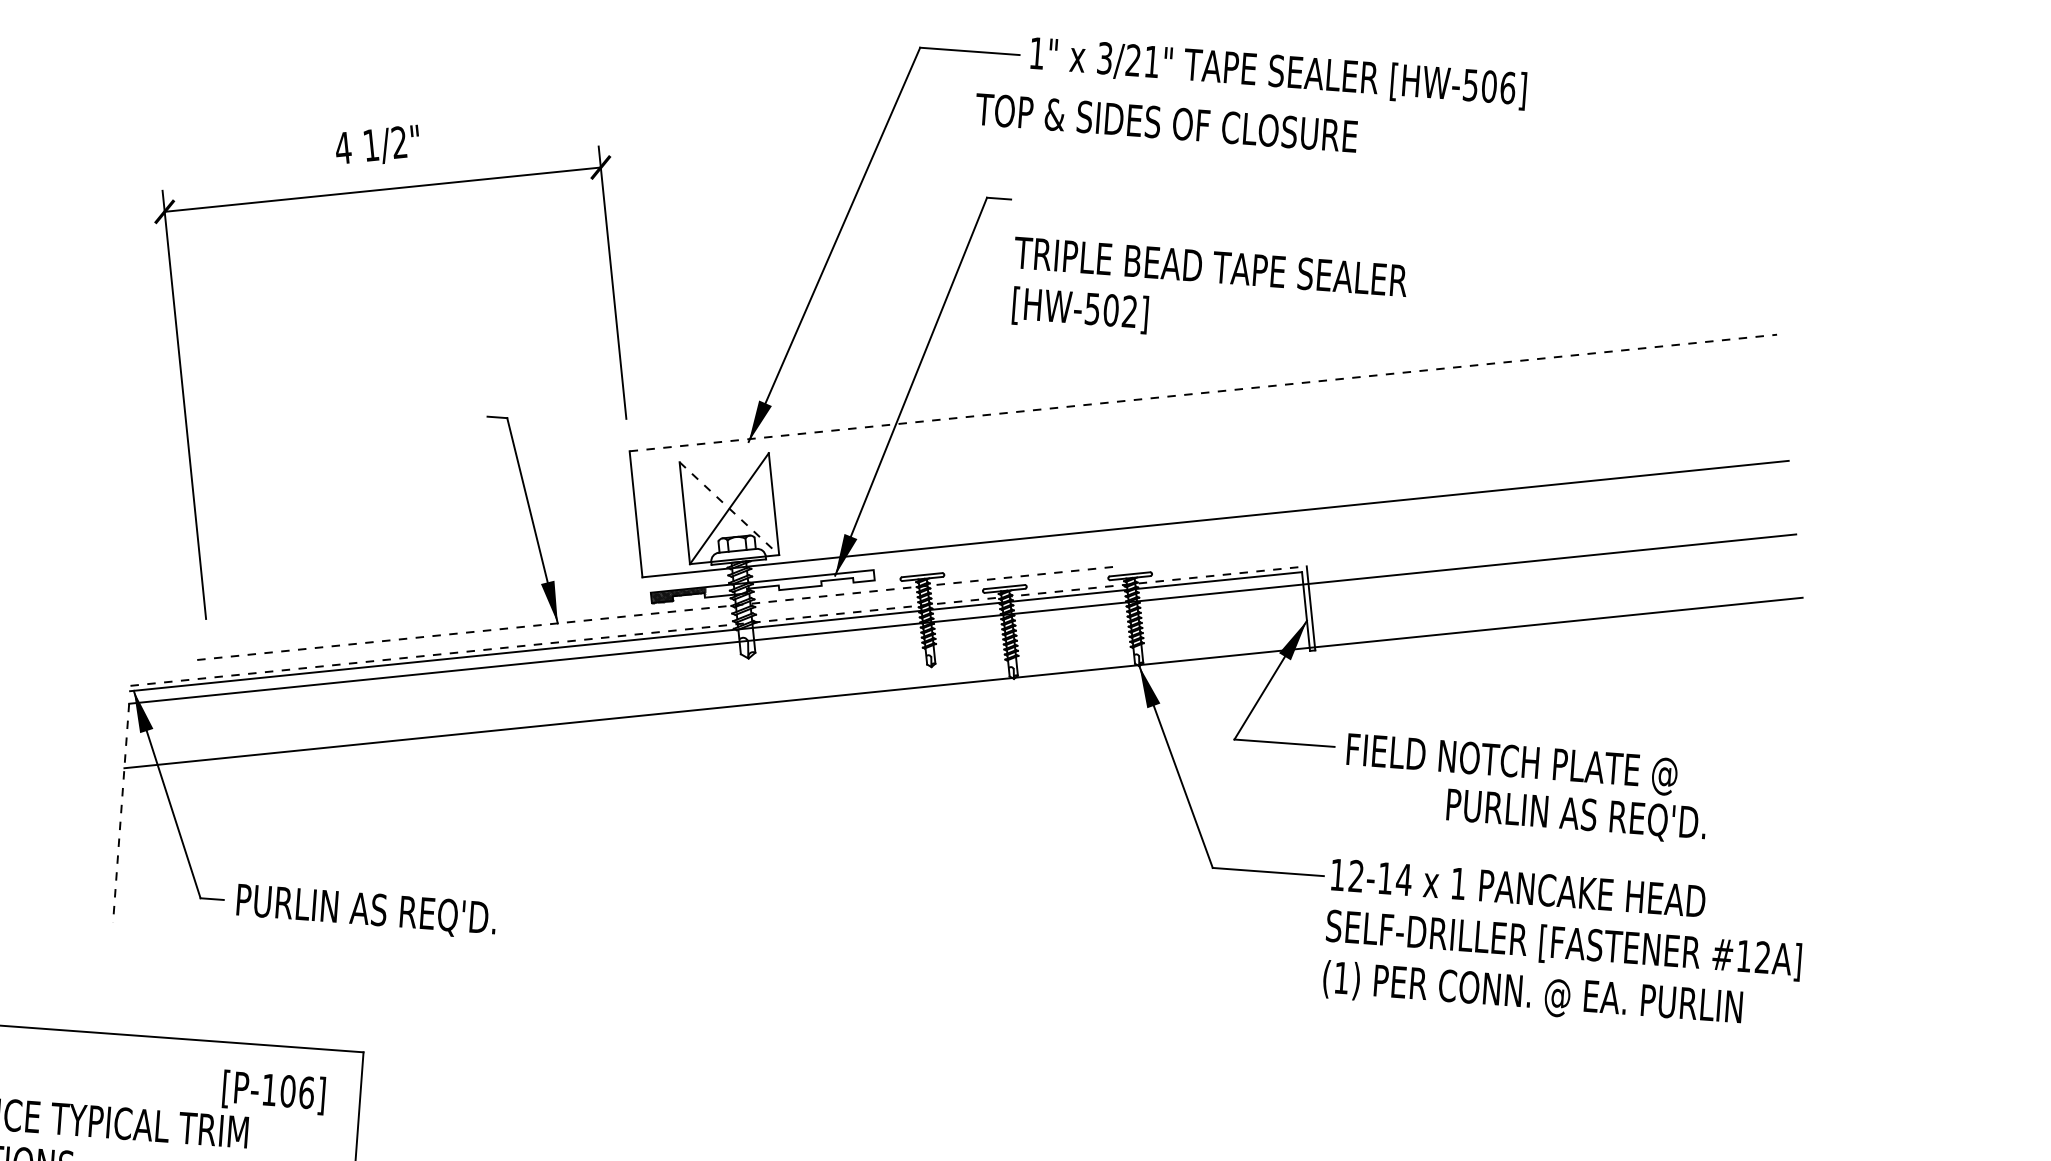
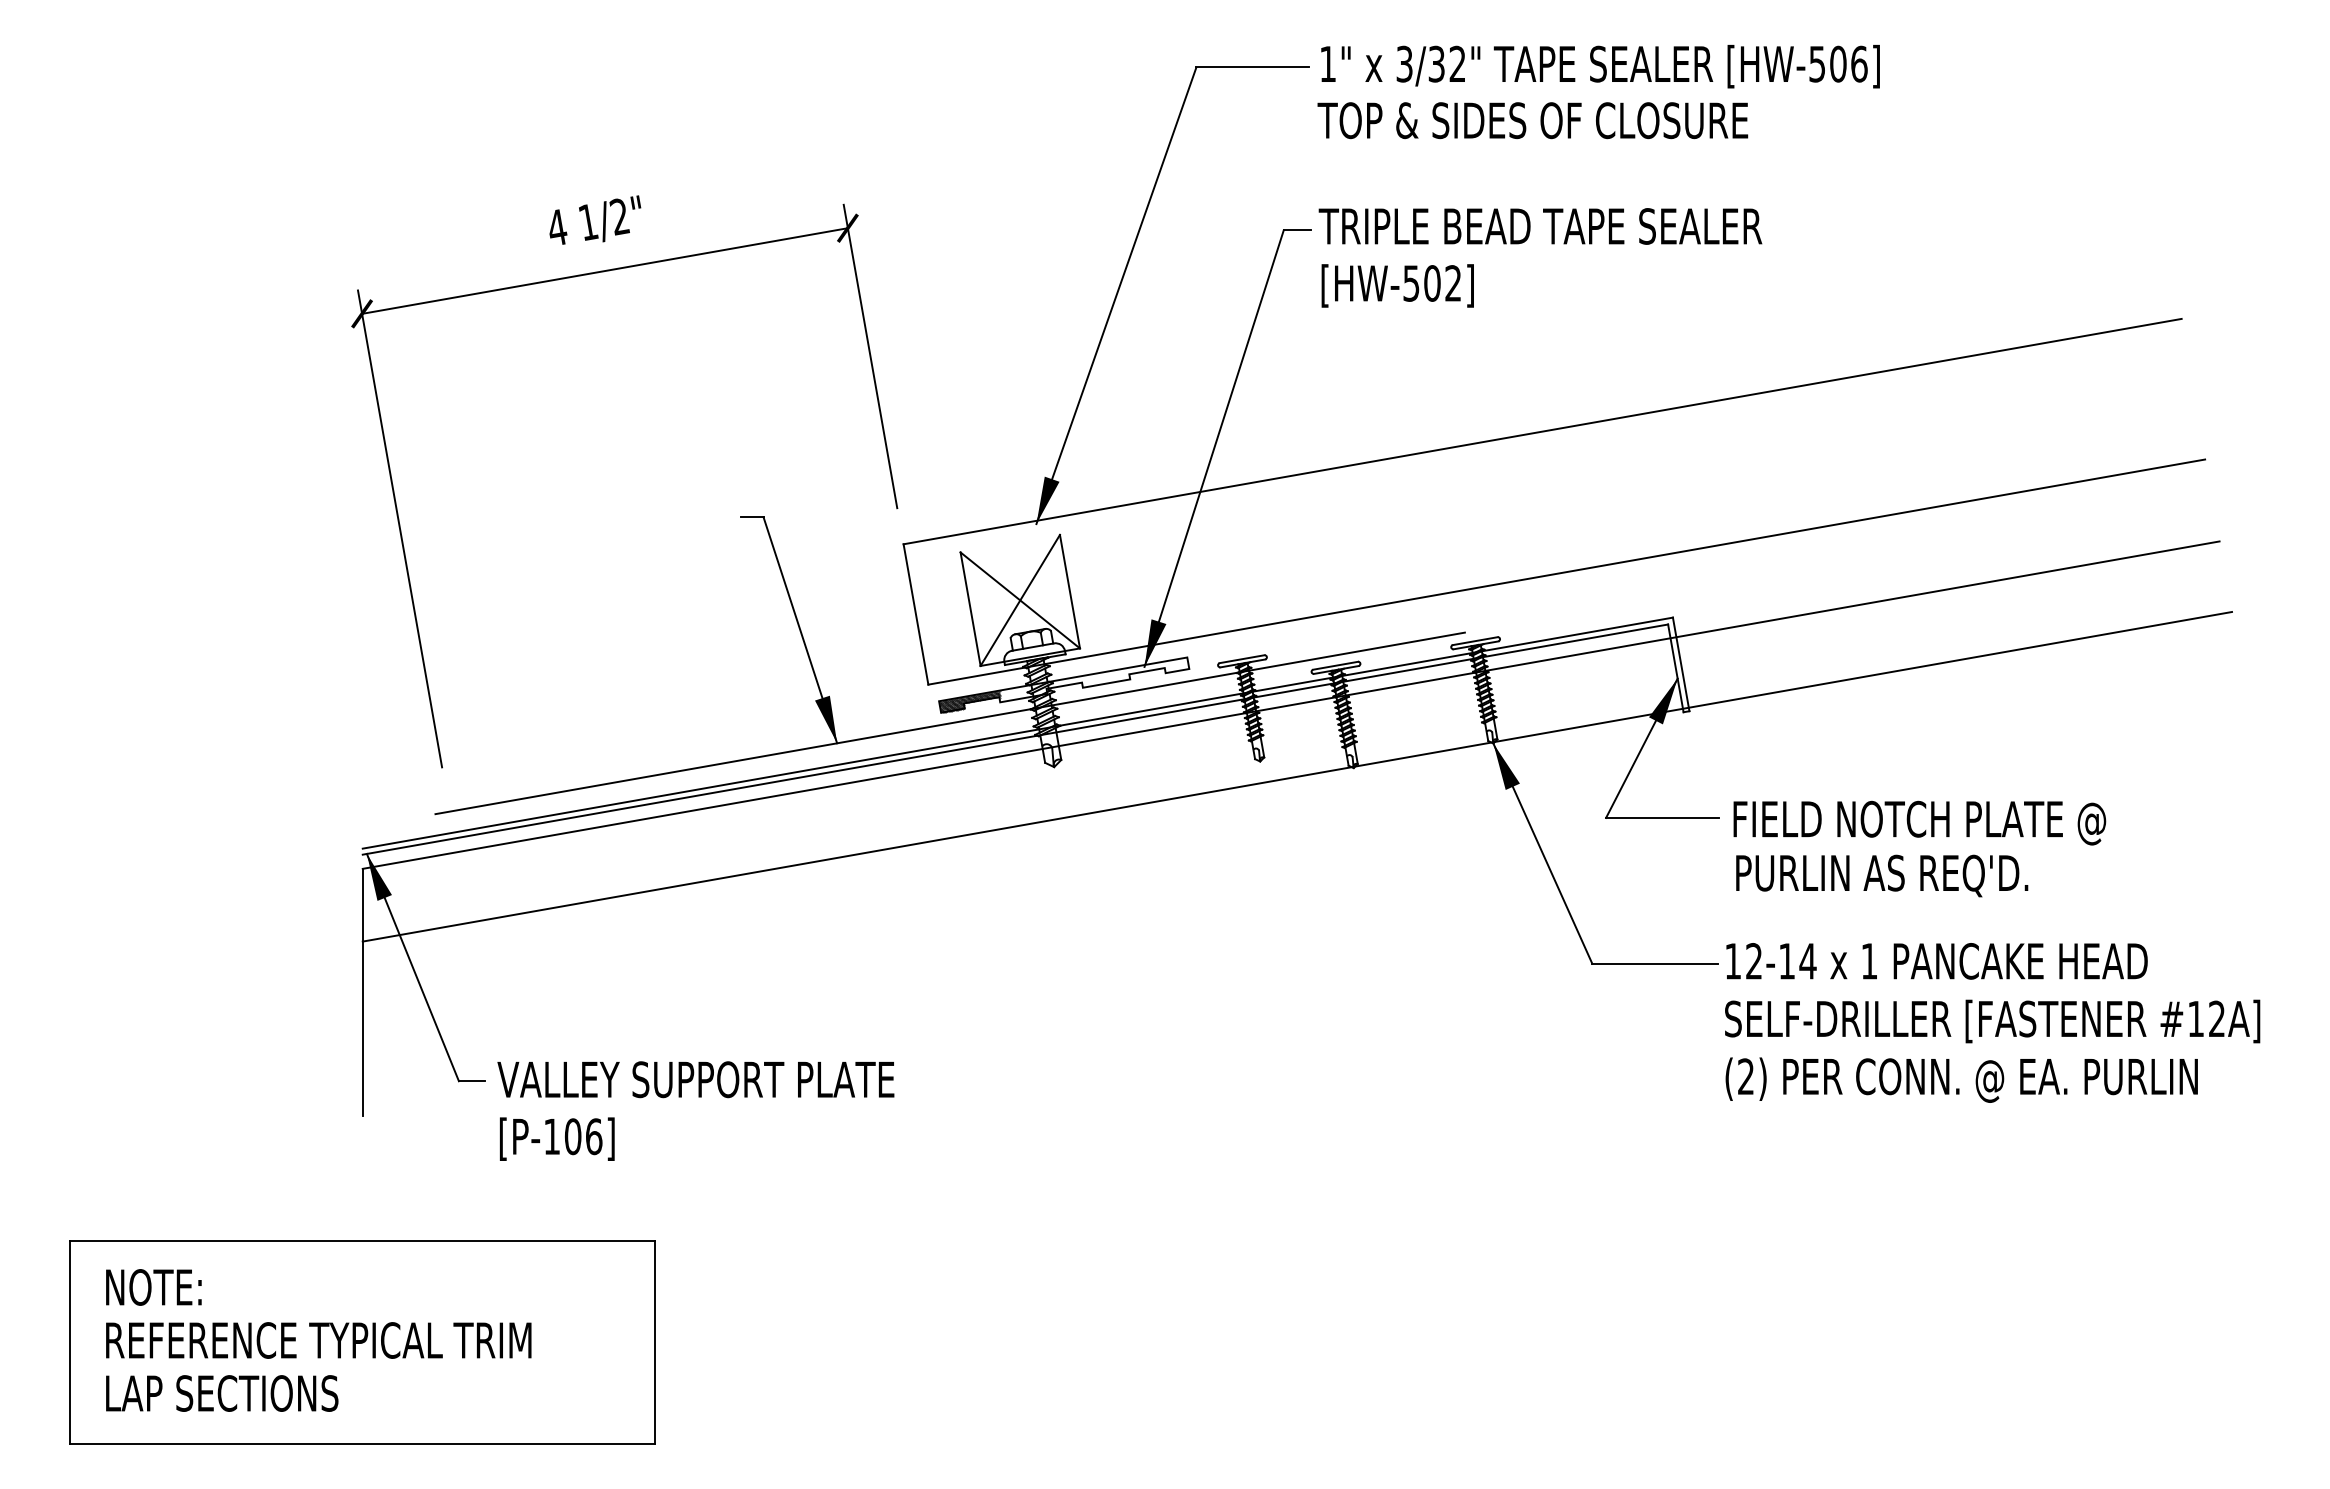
text: (1142, 60) -> (1446, 63), 3/21" -> 3/32"
text: (1166, 122) -> (1532, 120), moved
text: (1208, 294) -> (1540, 257), moved
line: (1203, 392) -> (1542, 431), dashed -> solid
line: (729, 508) -> (1020, 600), dashed -> solid
line: (659, 613) -> (950, 723), dashed -> solid
line: (719, 626) -> (1018, 733), dashed -> solid
line: (120, 813) -> (362, 992), dashed -> solid
text: (1576, 815) -> (1882, 875), moved
text: (410, 914) -> (695, 1082), PURLIN AS REQ'D. -> VALLEY SUPPORT PLATE
text: (1341, 977) -> (1745, 1076), (1) -> (2)
text: (274, 1091) -> (557, 1138), moved

